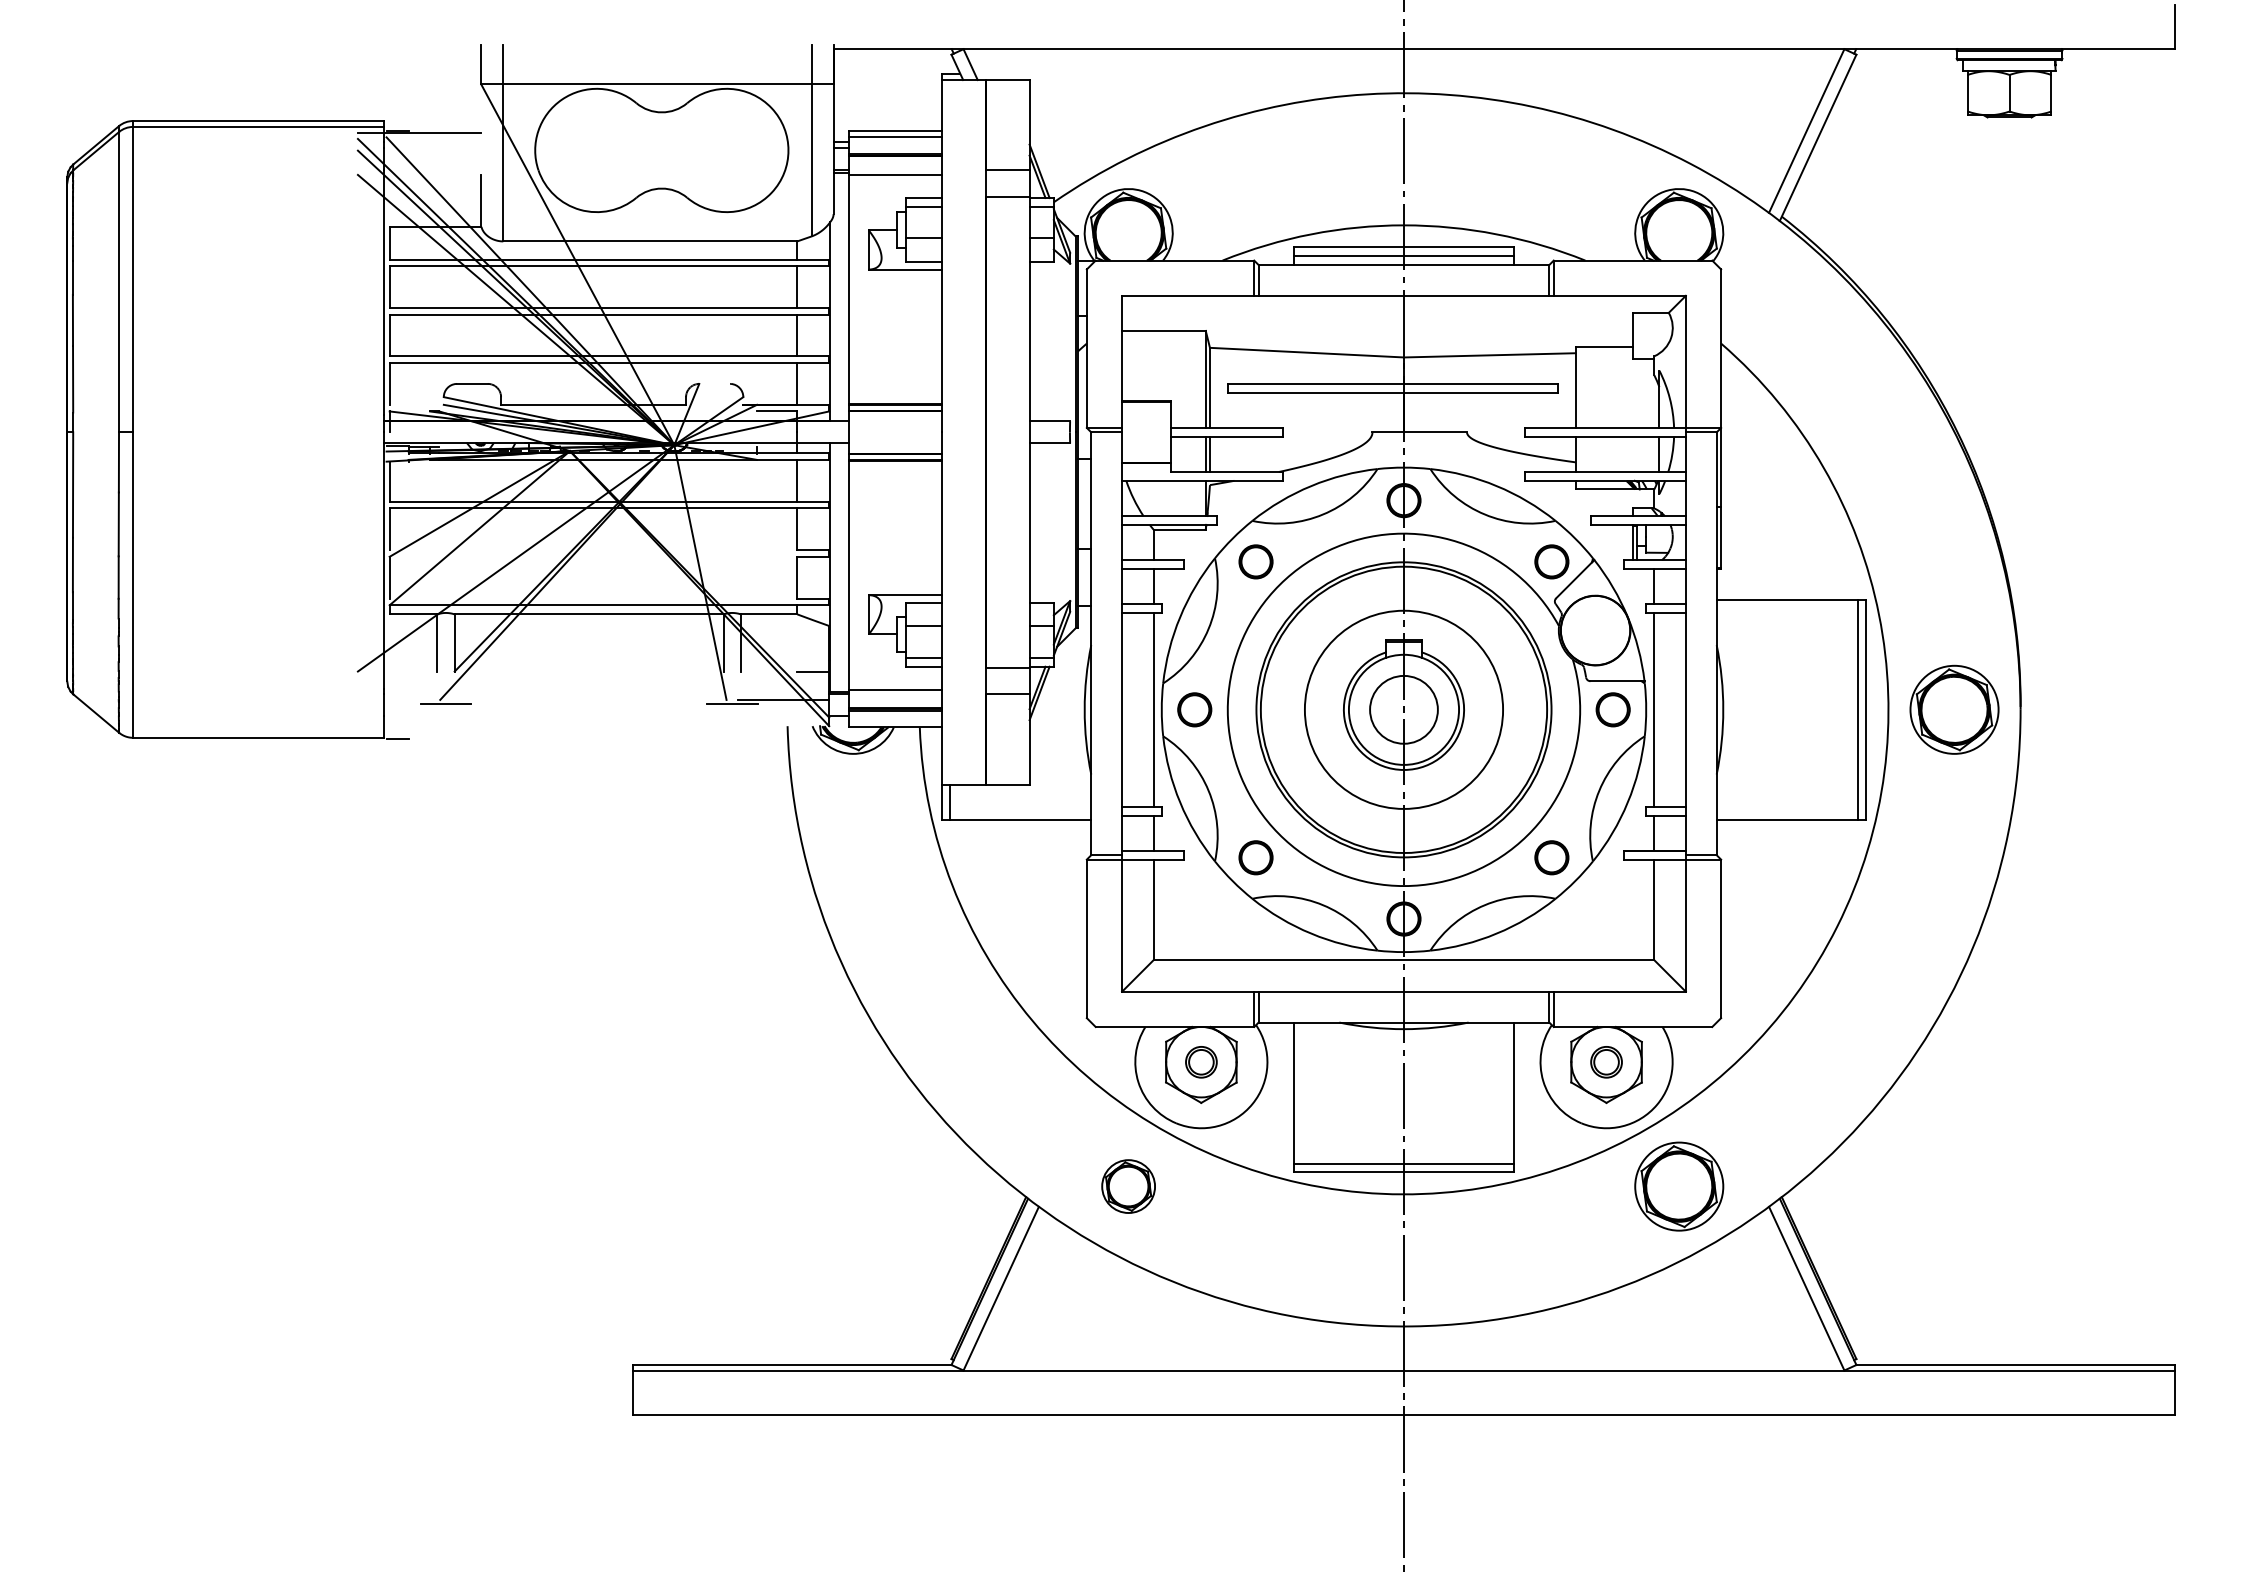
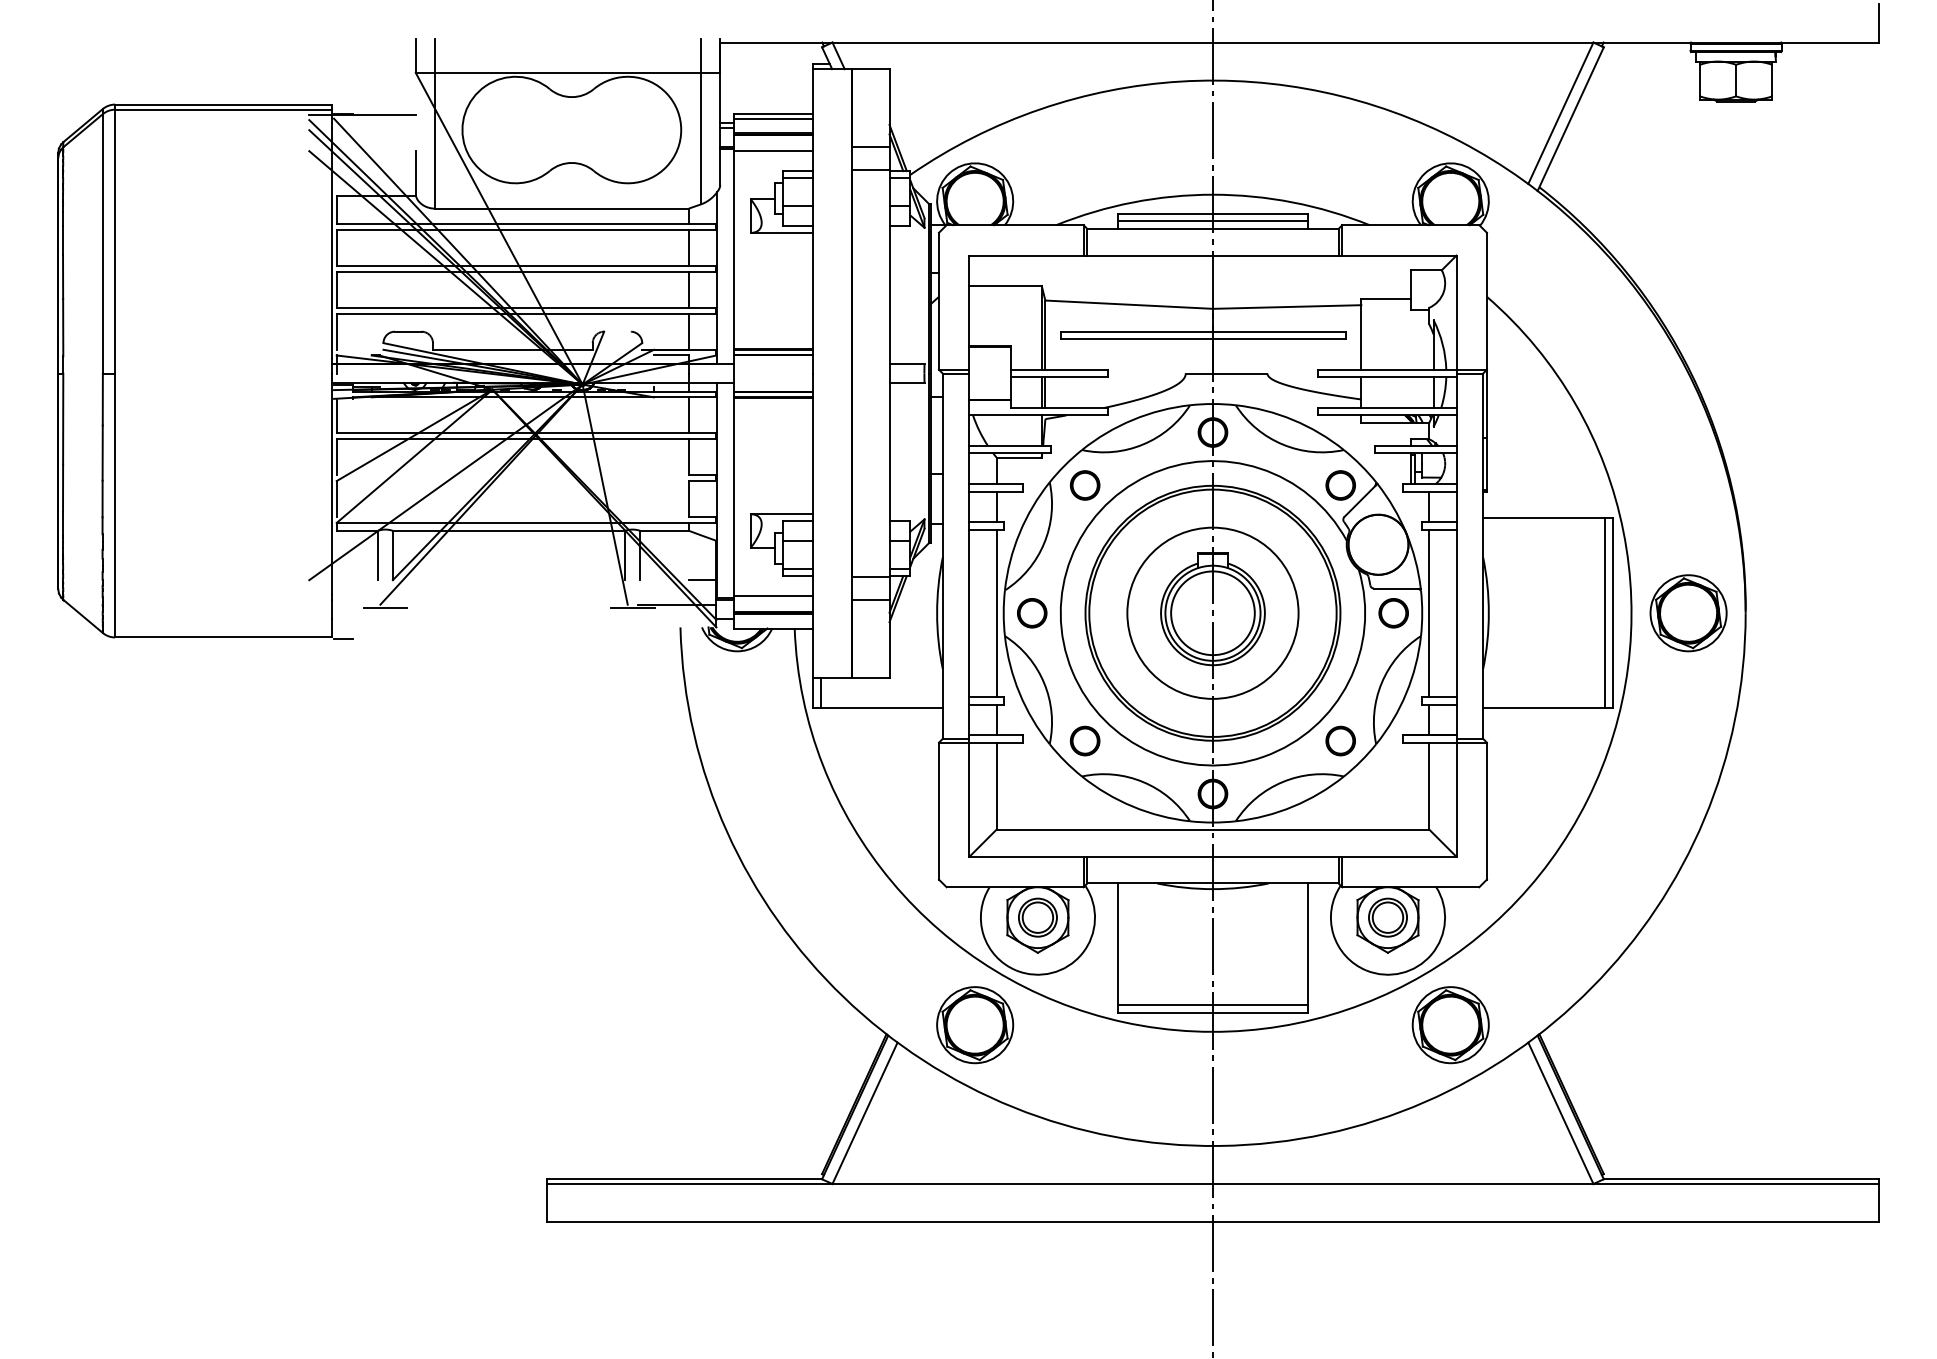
circle: (1403, 709) -> (1212, 612), size x1.43
part: (1201, 1062) -> (1038, 917), size x1.43
part: (1606, 1062) -> (1387, 917), size x1.43
part: (1128, 1186) -> (974, 1025), size x1.67

